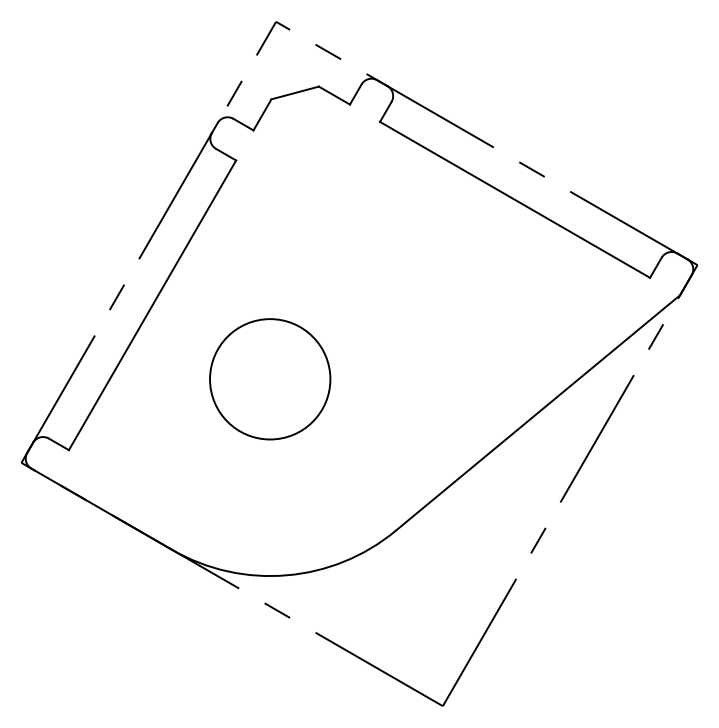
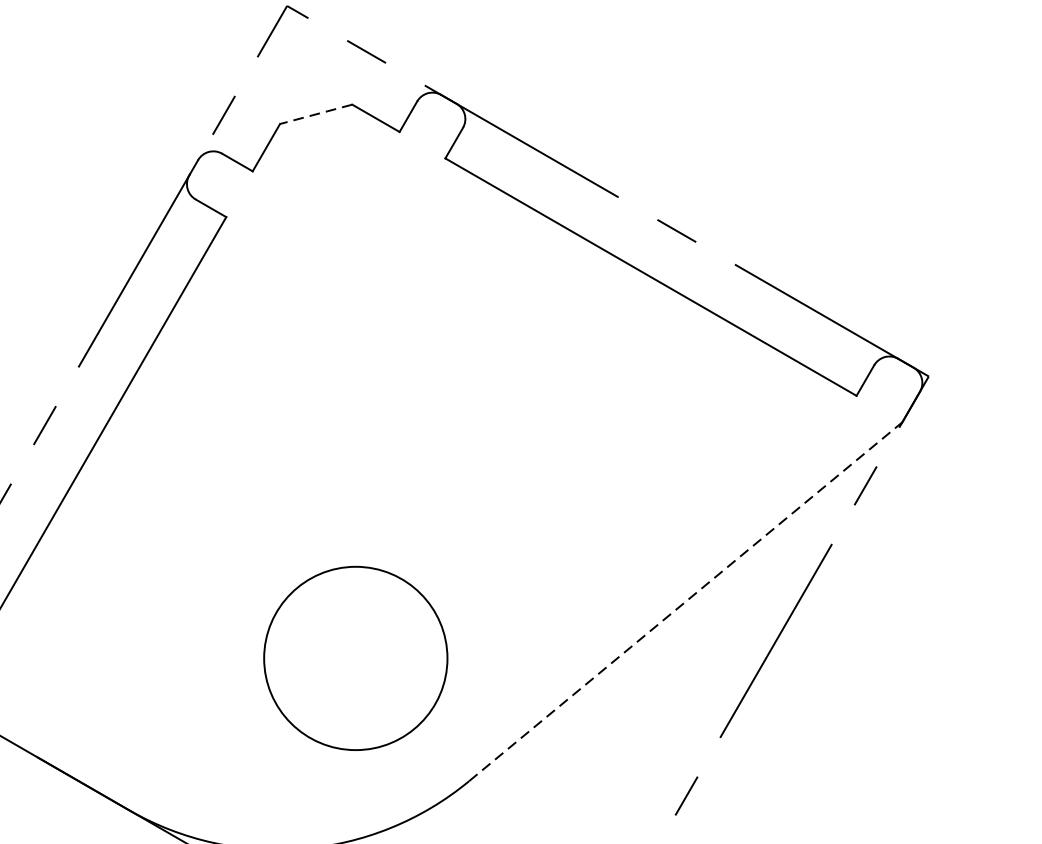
line: (295, 92) -> (316, 113), solid -> dashed
circle: (270, 379) -> (356, 658), moved
line: (537, 413) -> (685, 602), solid -> dashed

